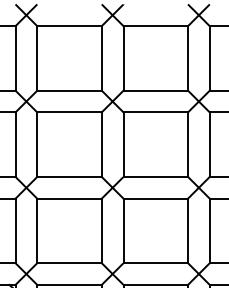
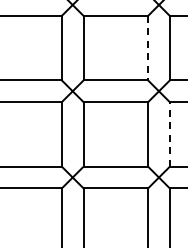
line: (188, 58) -> (148, 48), solid -> dashed
line: (209, 144) -> (169, 134), solid -> dashed

